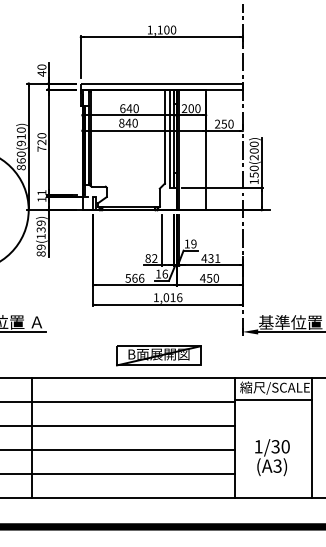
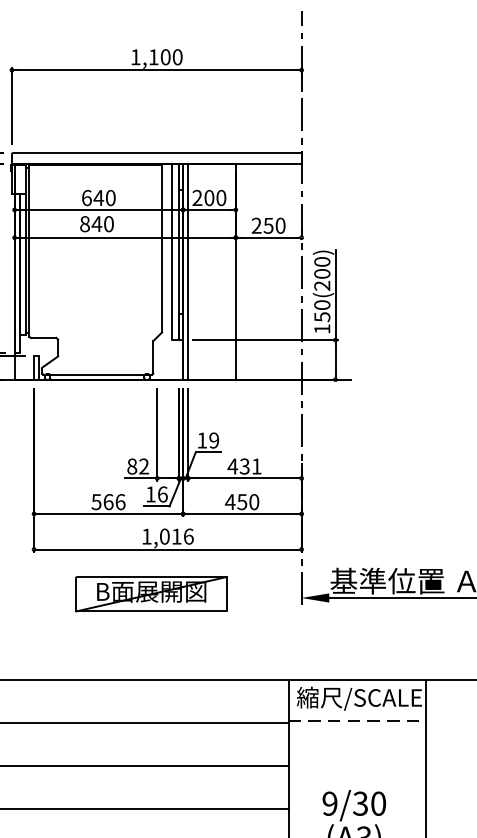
part: (158, 355) -> (150, 593), moved
line: (274, 400) -> (358, 720), solid -> dashed
text: (258, 446) -> (329, 803), 1/30 -> 9/30

